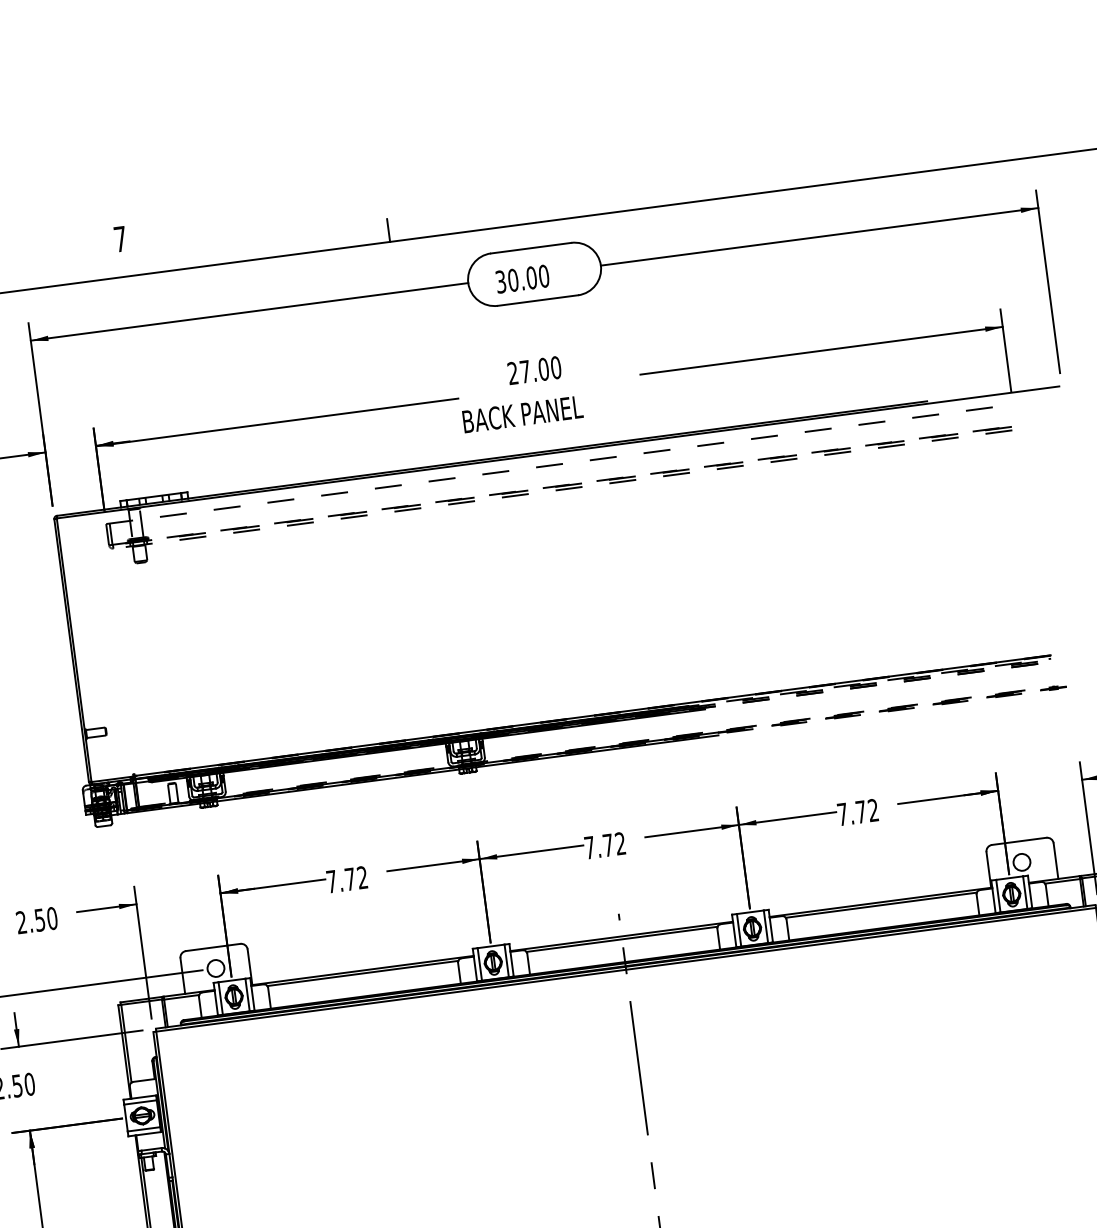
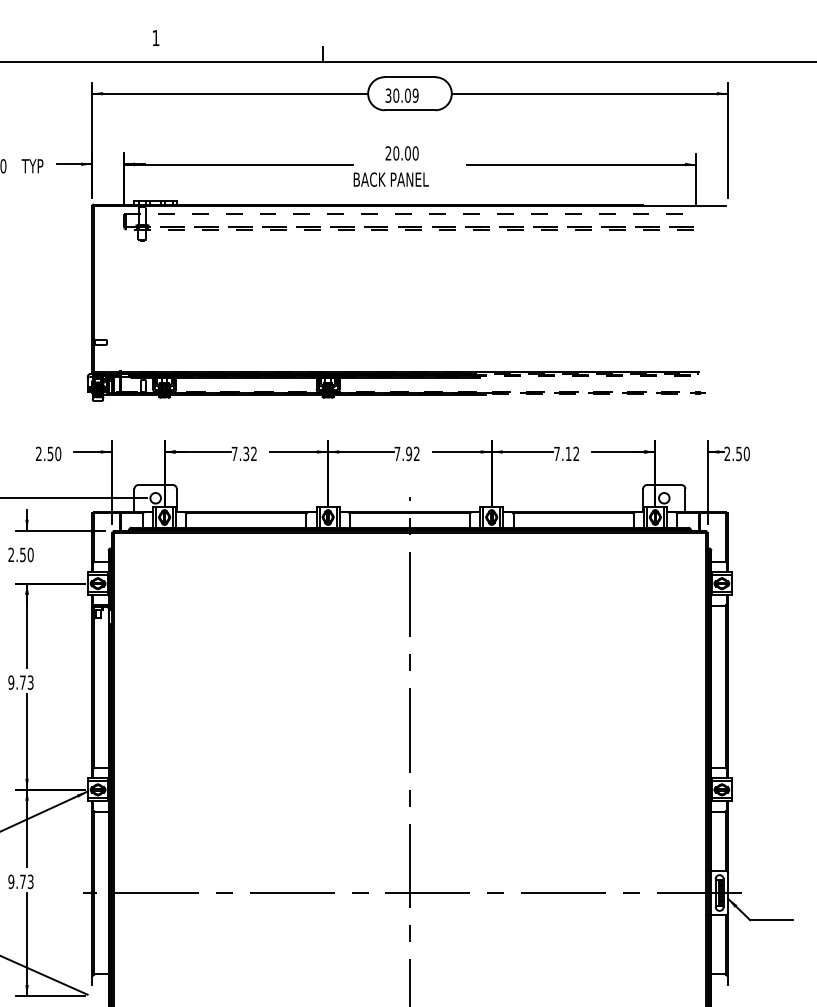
text: (119, 238) -> (155, 37), 7 -> 1
text: (543, 275) -> (415, 95), 30.00 -> 30.09
text: (525, 371) -> (396, 153), 27.00 -> 20.00
text: (860, 811) -> (568, 453), 7.72 -> 7.12
text: (608, 844) -> (409, 453), 7.72 -> 7.92
text: (350, 878) -> (246, 453), 7.72 -> 7.32

